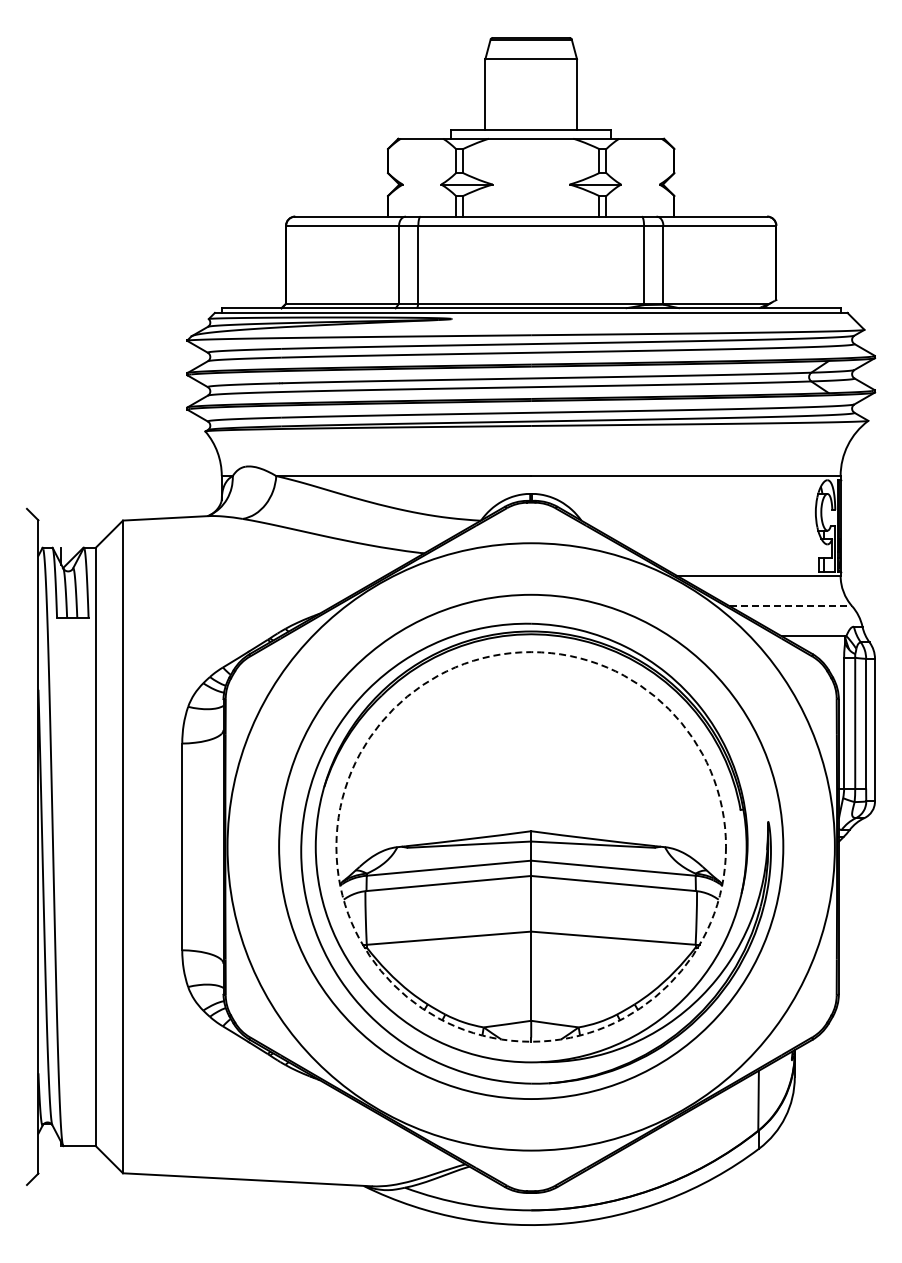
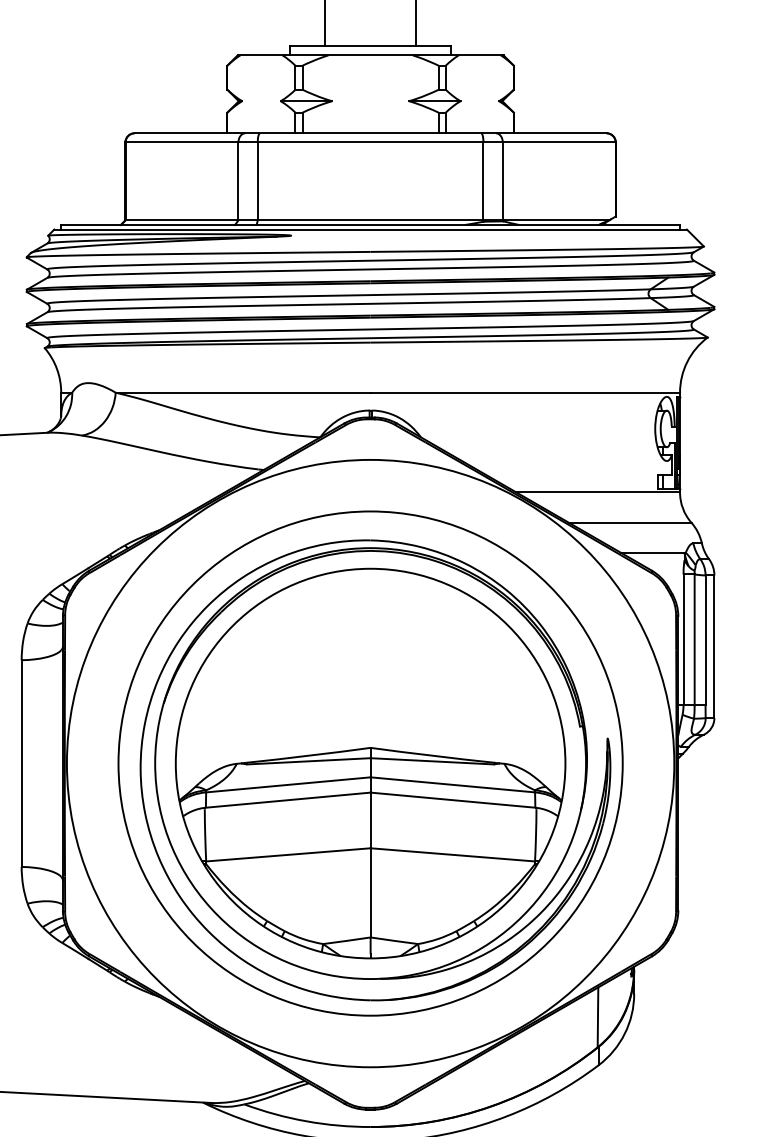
line: (791, 606) -> (630, 523), dashed -> solid
circle: (531, 846) -> (370, 763), dashed -> solid

